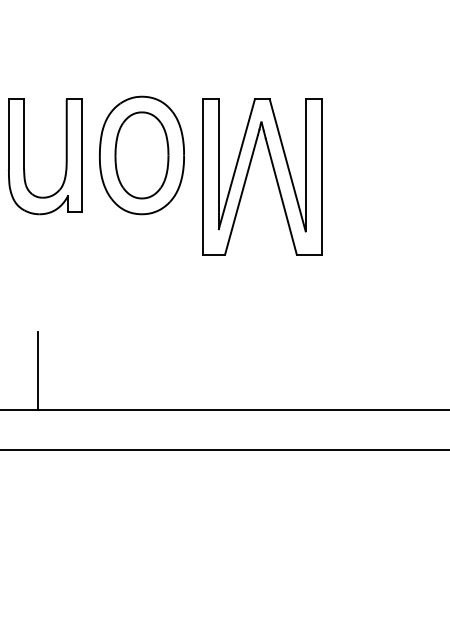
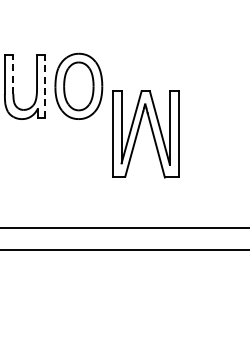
line: (24, 133) -> (13, 74), solid -> dashed
line: (81, 153) -> (45, 85), solid -> dashed
part: (272, 173) -> (151, 132), moved
line: (36, 369) -> (20, 205), removed

